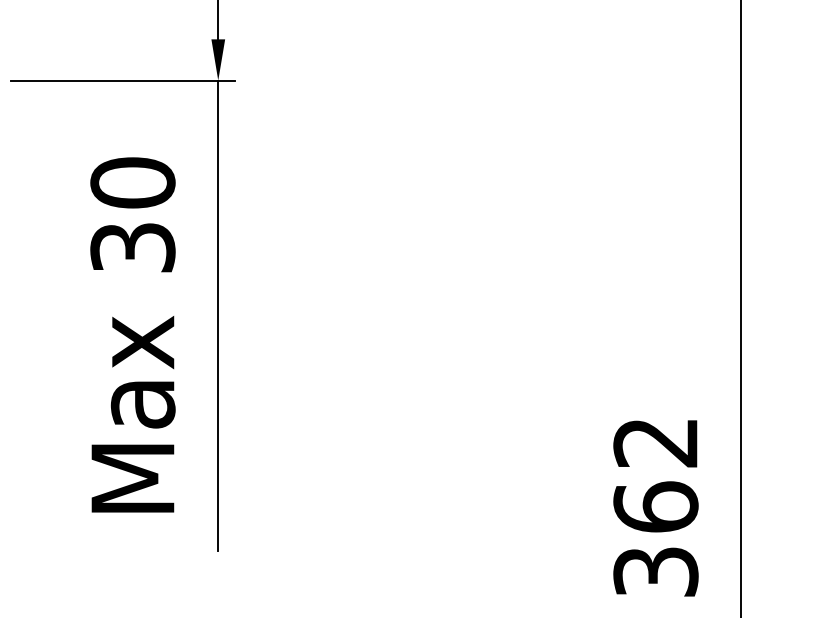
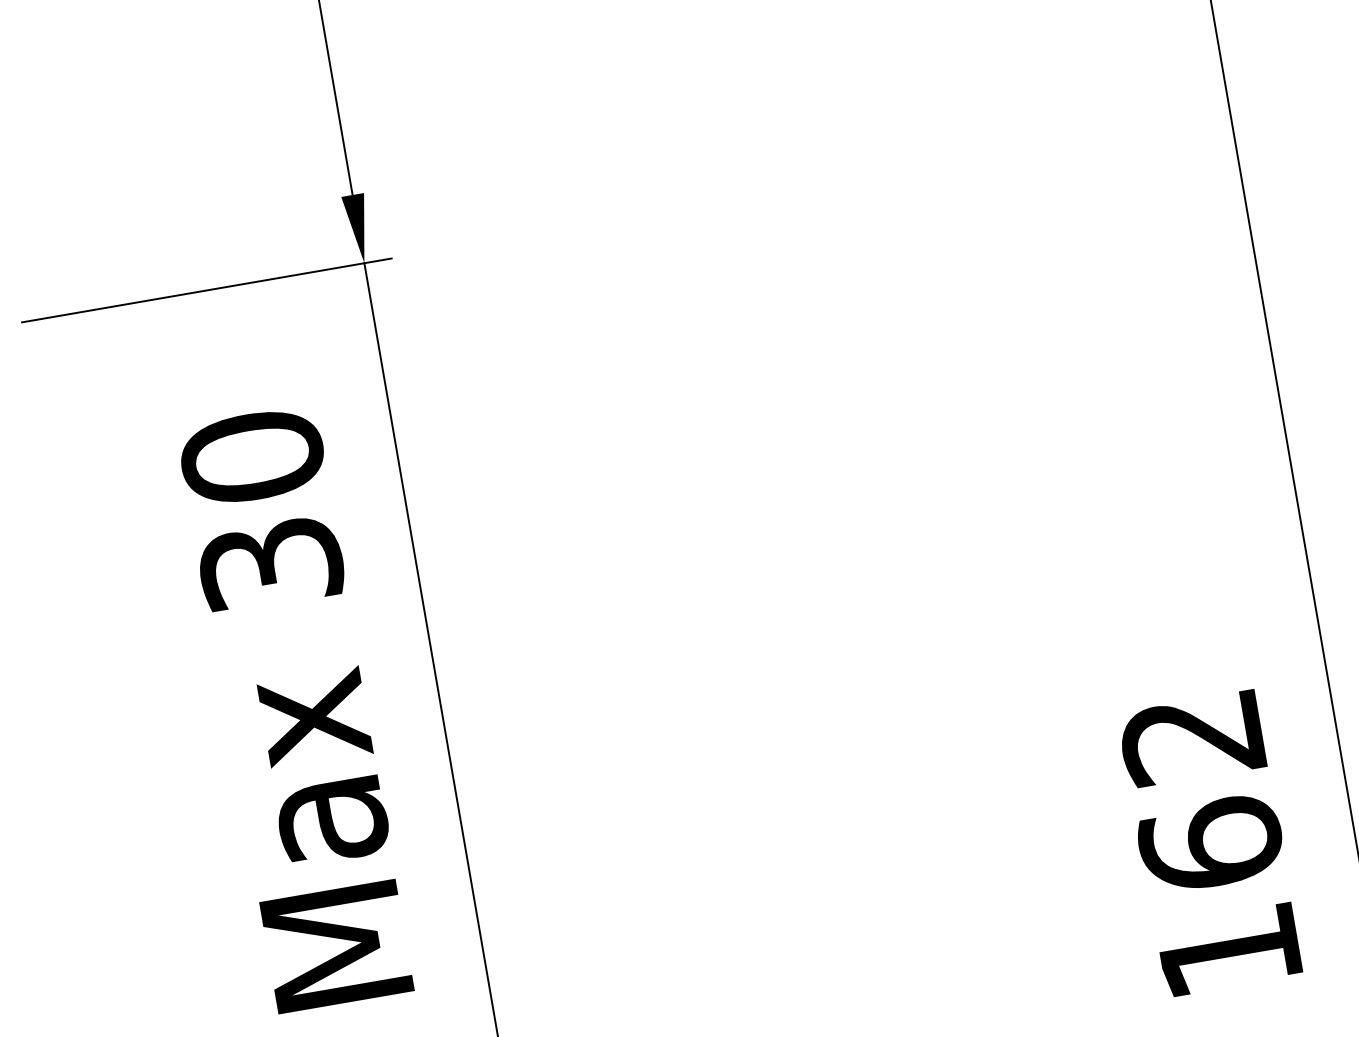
text: (655, 571) -> (1228, 950), 362 -> 162

